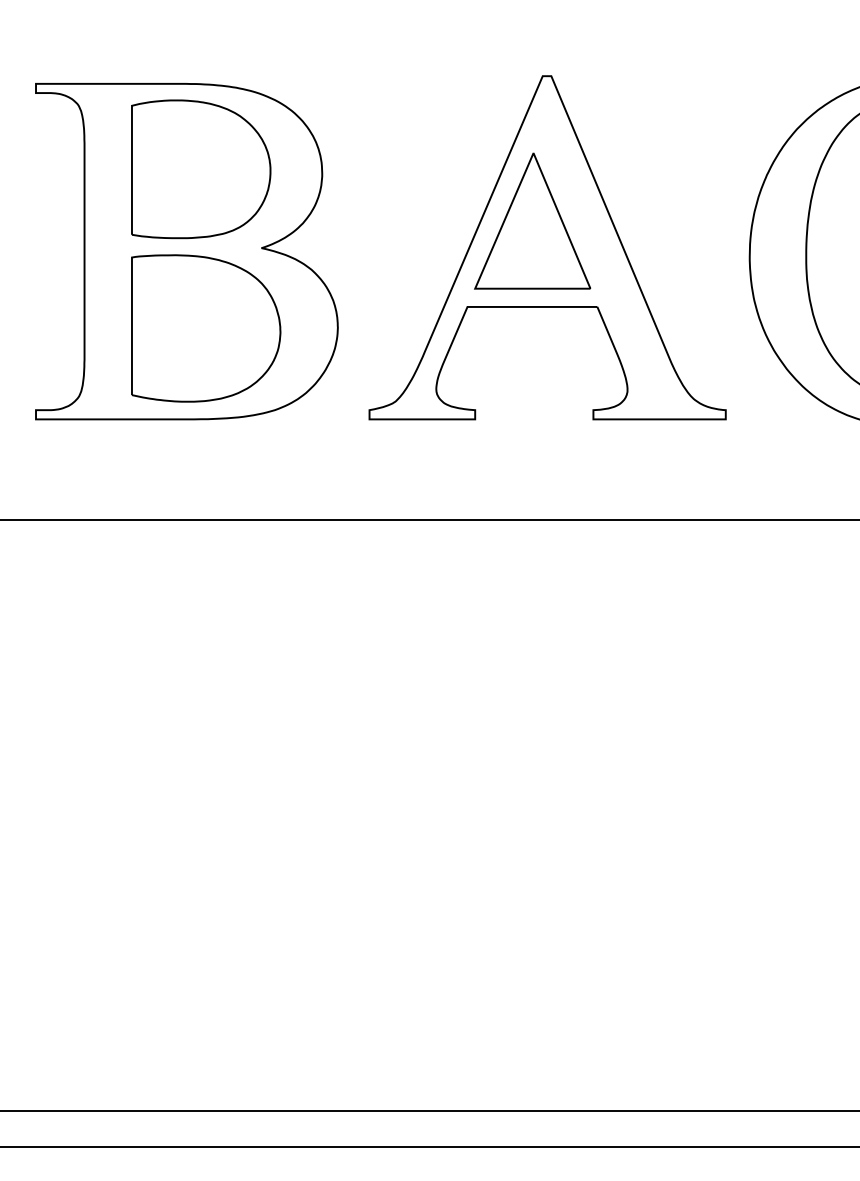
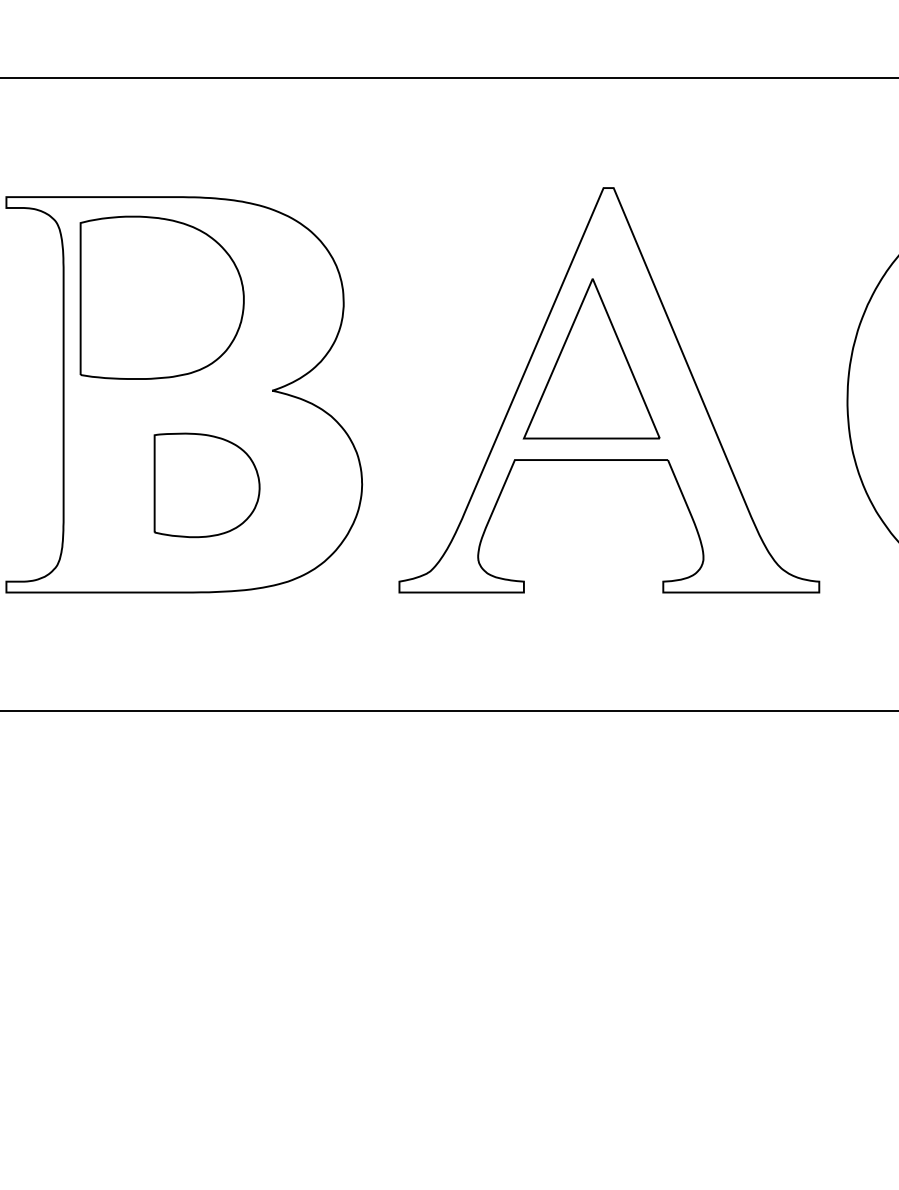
part: (201, 169) -> (162, 298), moved
part: (206, 328) -> (207, 485), size x0.6

